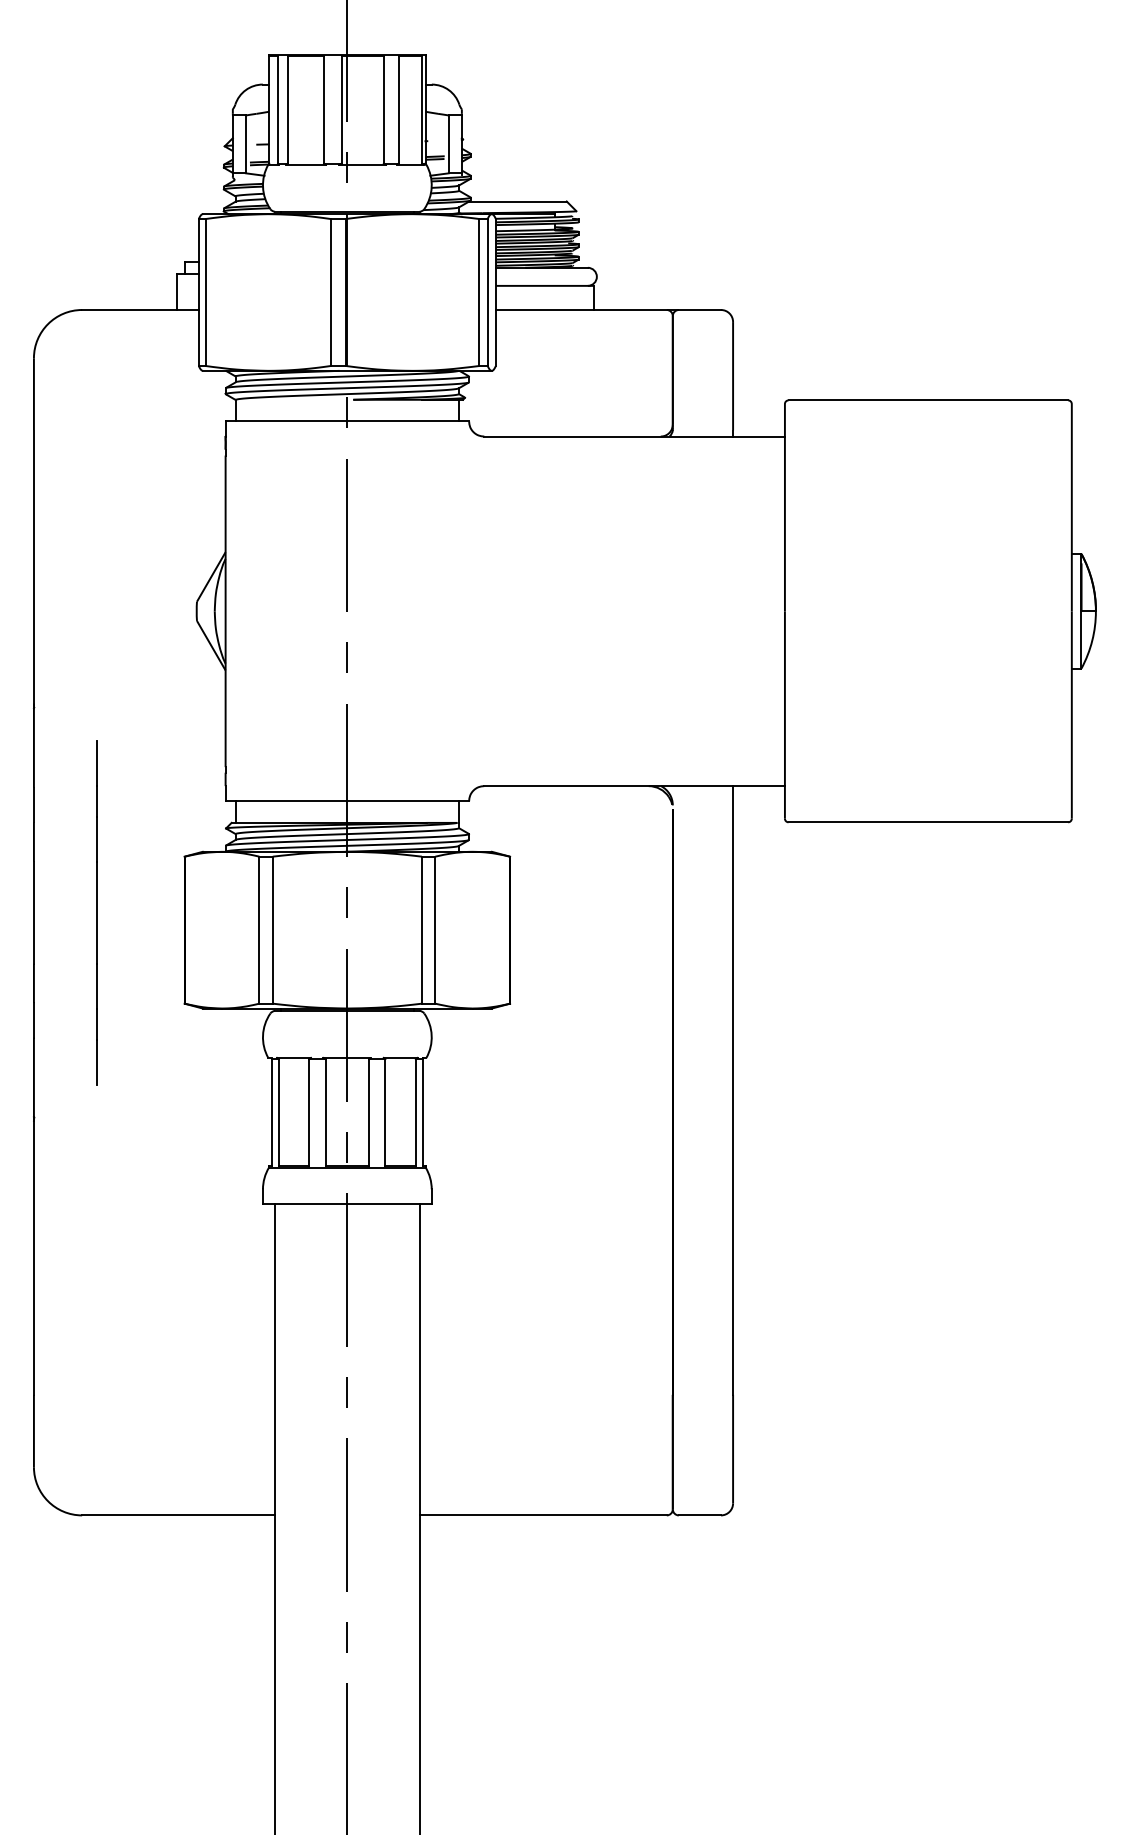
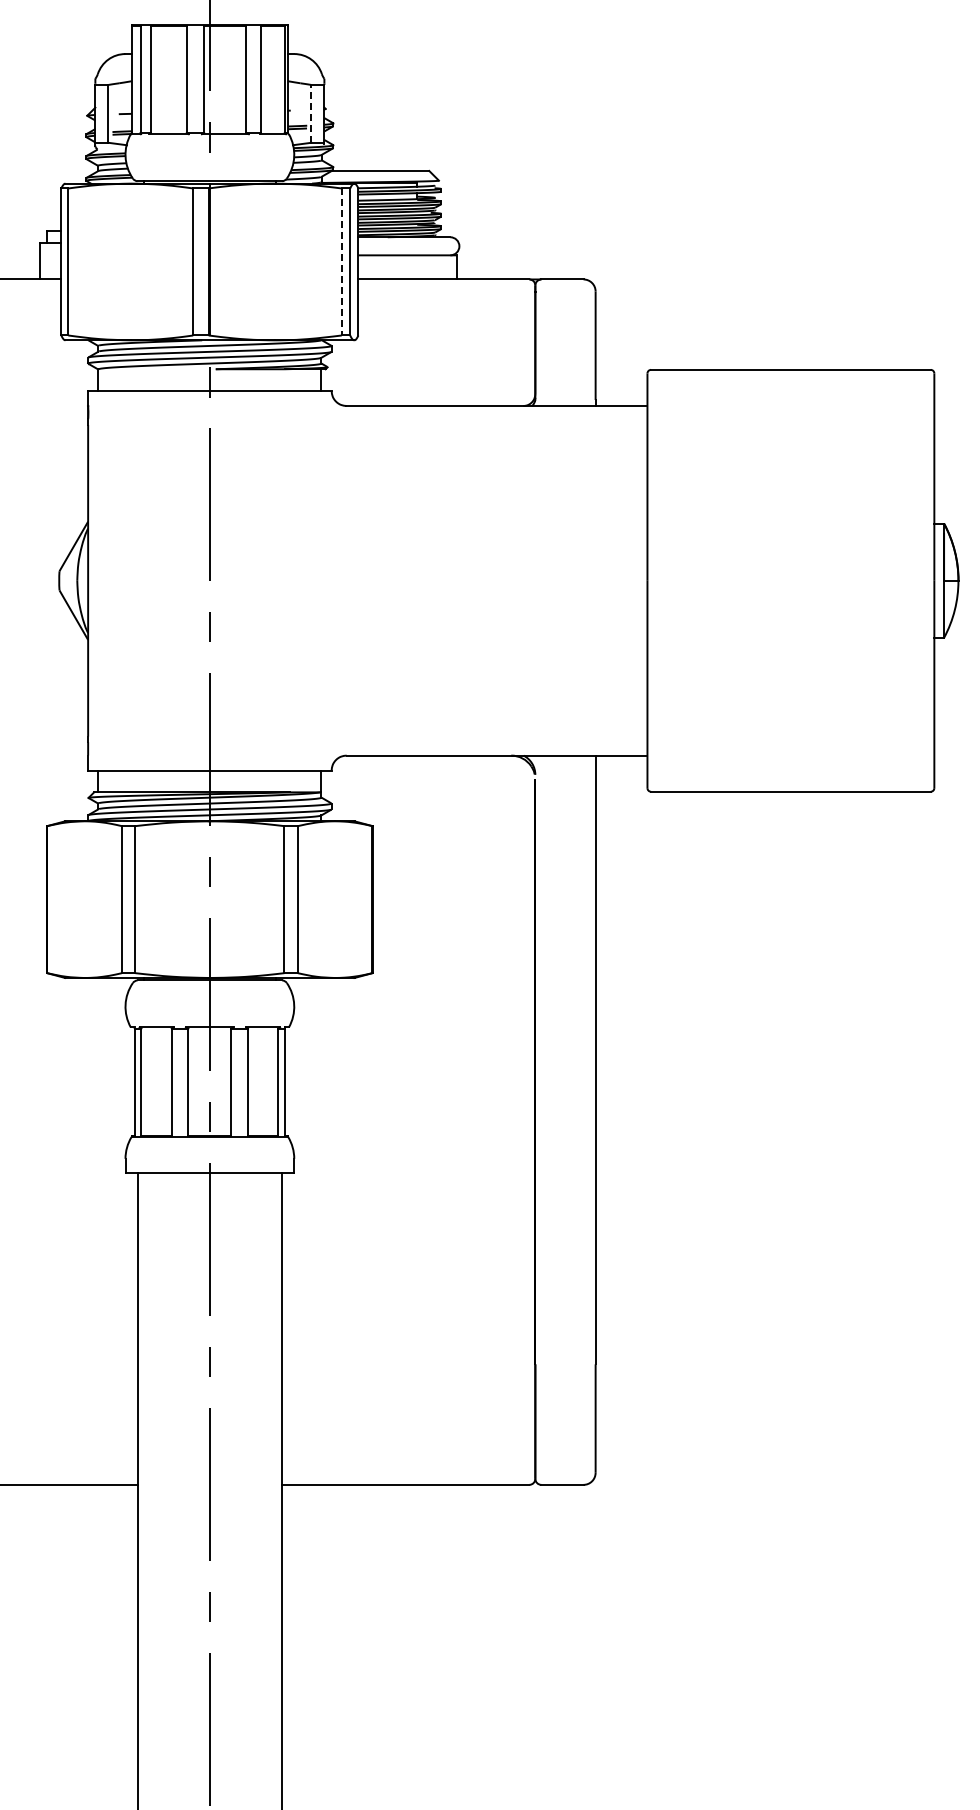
line: (448, 144) -> (311, 113), solid -> dashed
line: (479, 292) -> (342, 261), solid -> dashed

